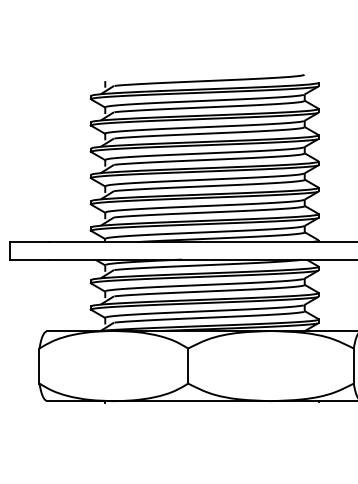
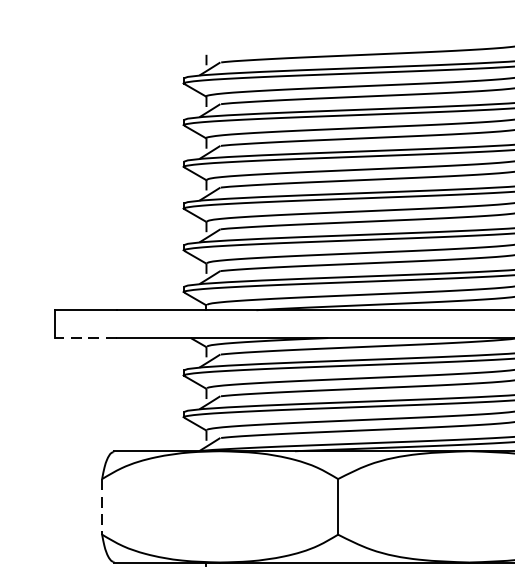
line: (28, 259) -> (84, 337), solid -> dashed
line: (39, 366) -> (102, 507), solid -> dashed

